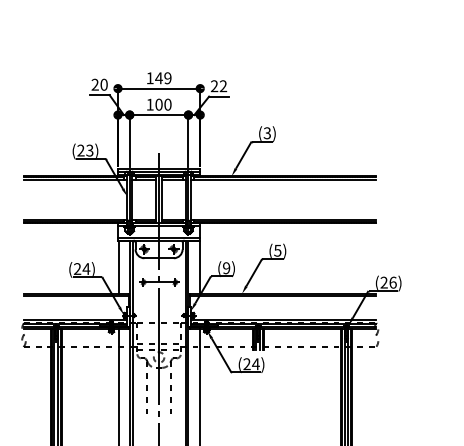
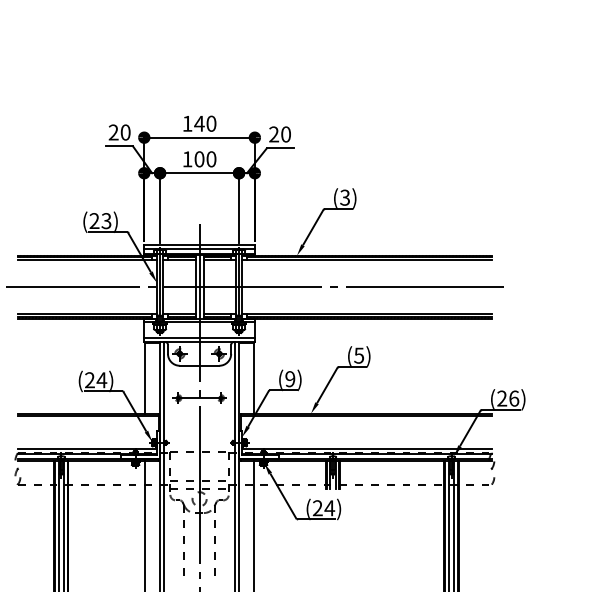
text: (167, 78) -> (210, 124), 149 -> 140
text: (223, 86) -> (286, 134), 22 -> 20
line: (200, 199) -> (255, 286), added

